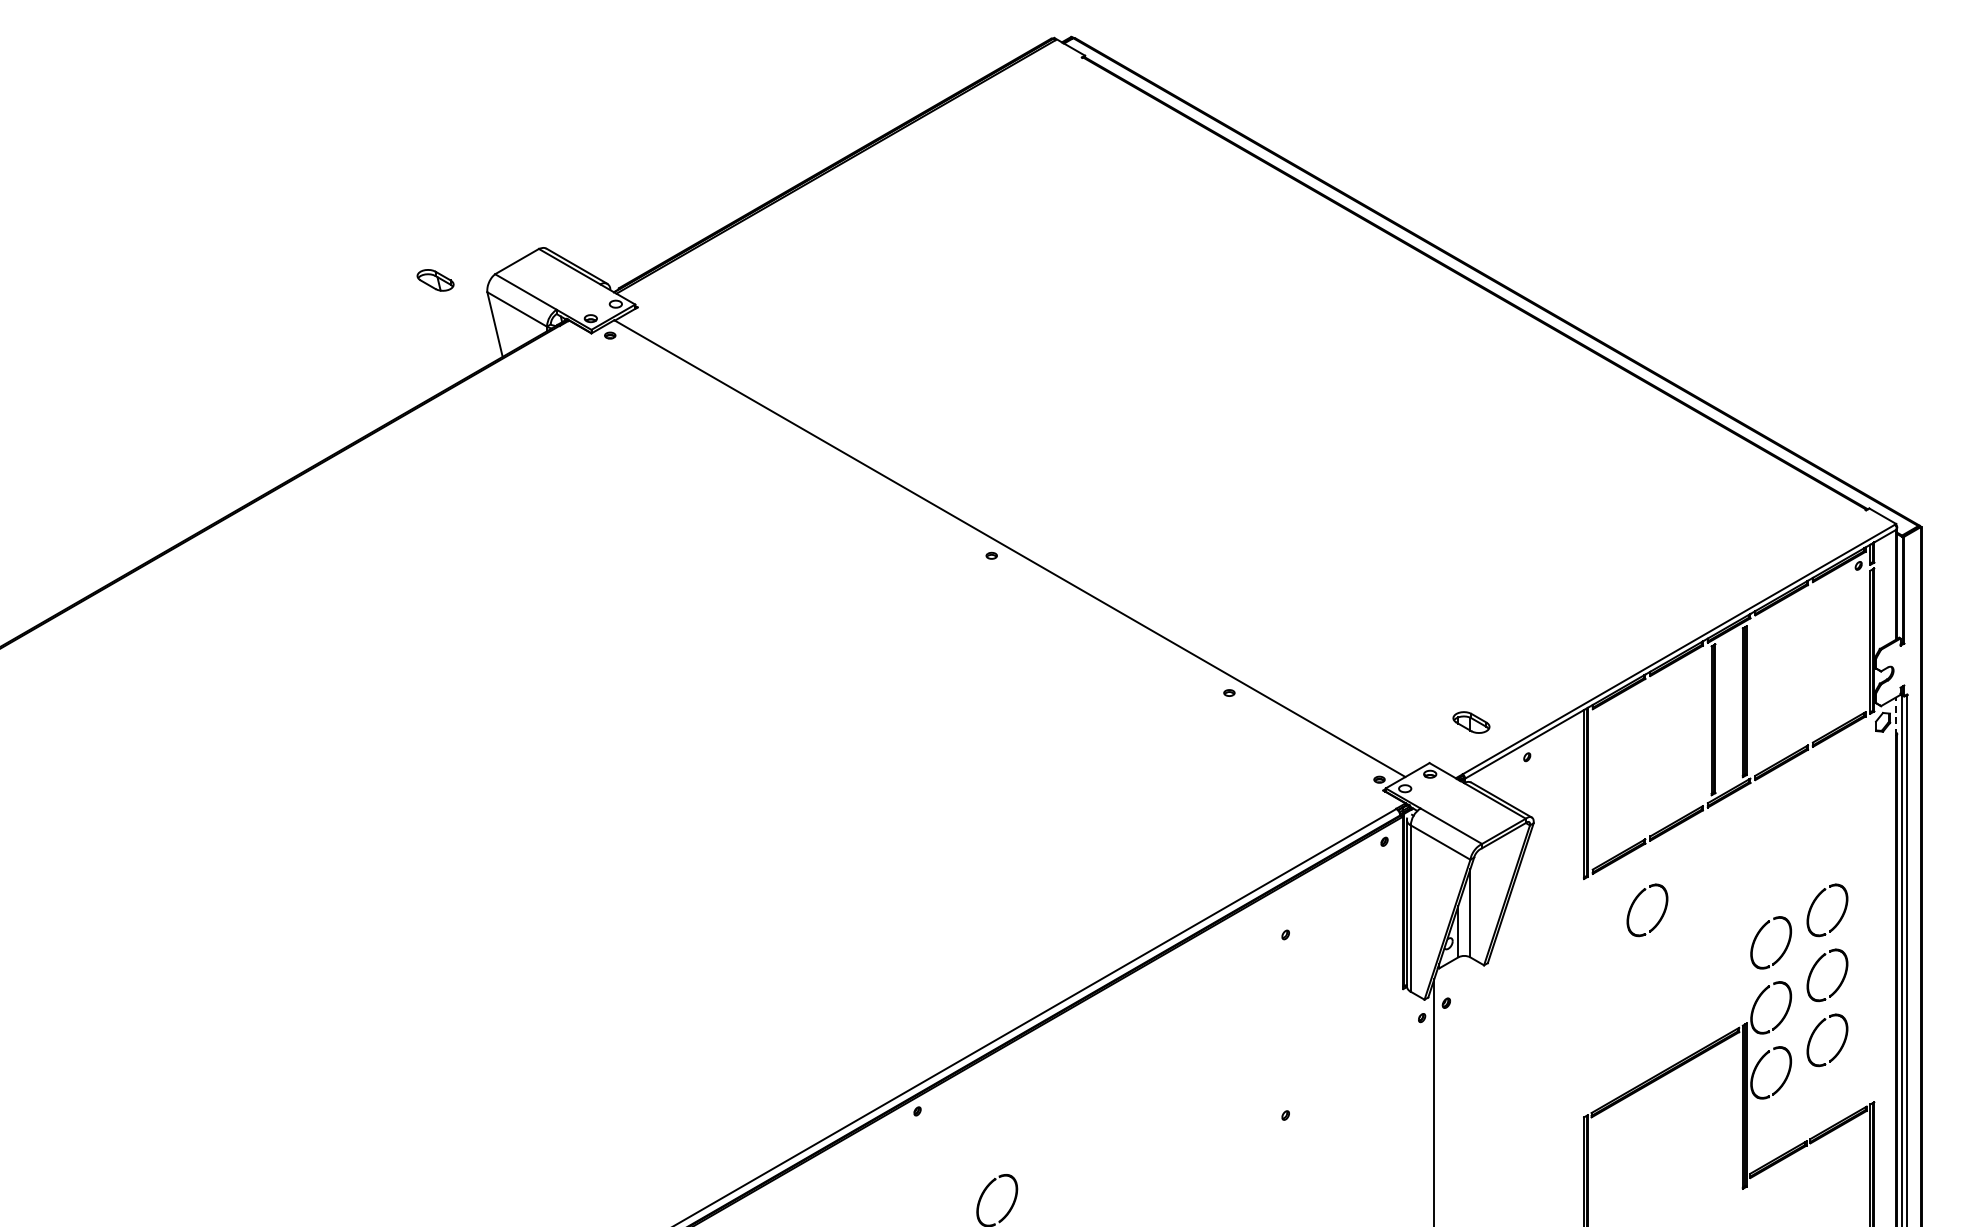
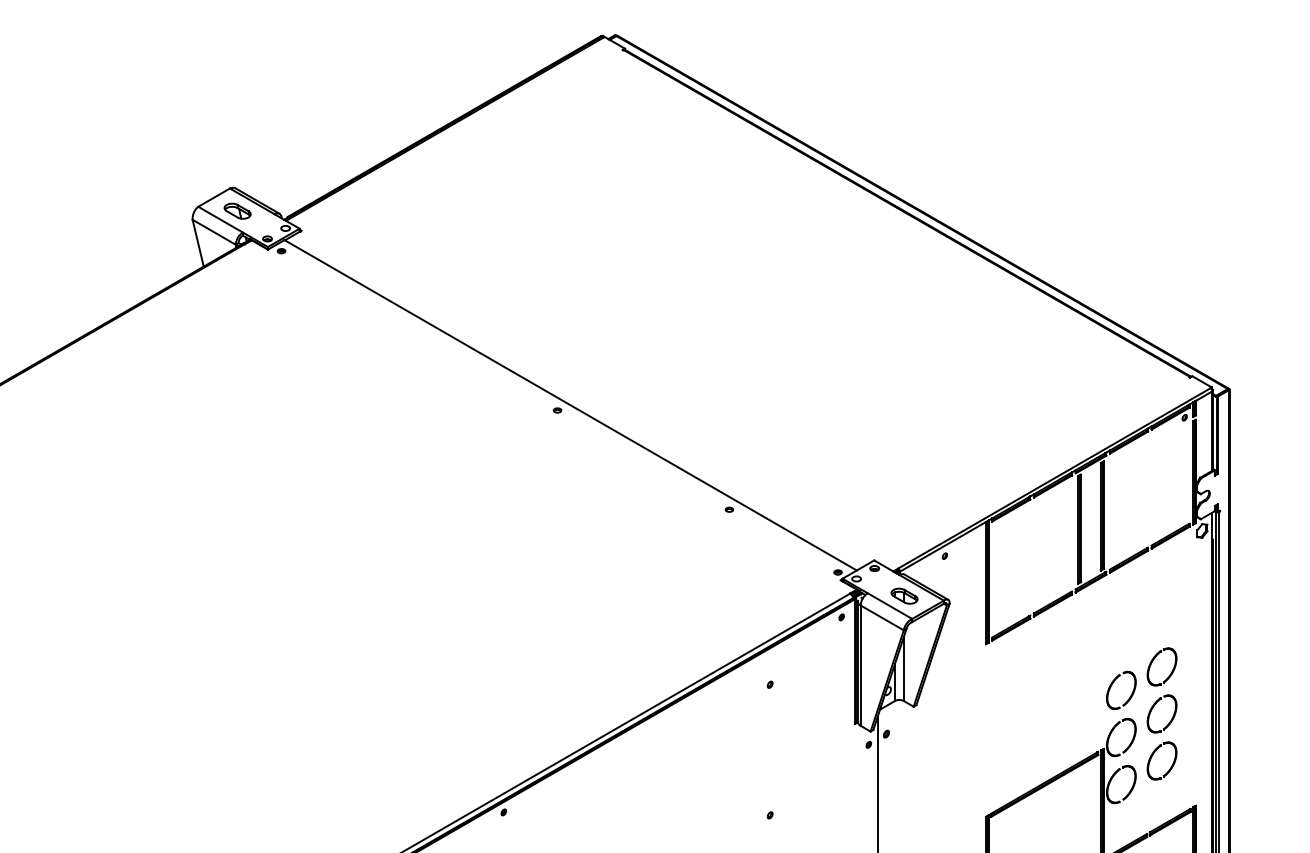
part: (435, 280) -> (237, 211), moved
line: (1896, 716) -> (1212, 526), dashed -> solid
part: (1471, 722) -> (904, 596), moved
part: (1634, 903) -> (1022, 662), removed

